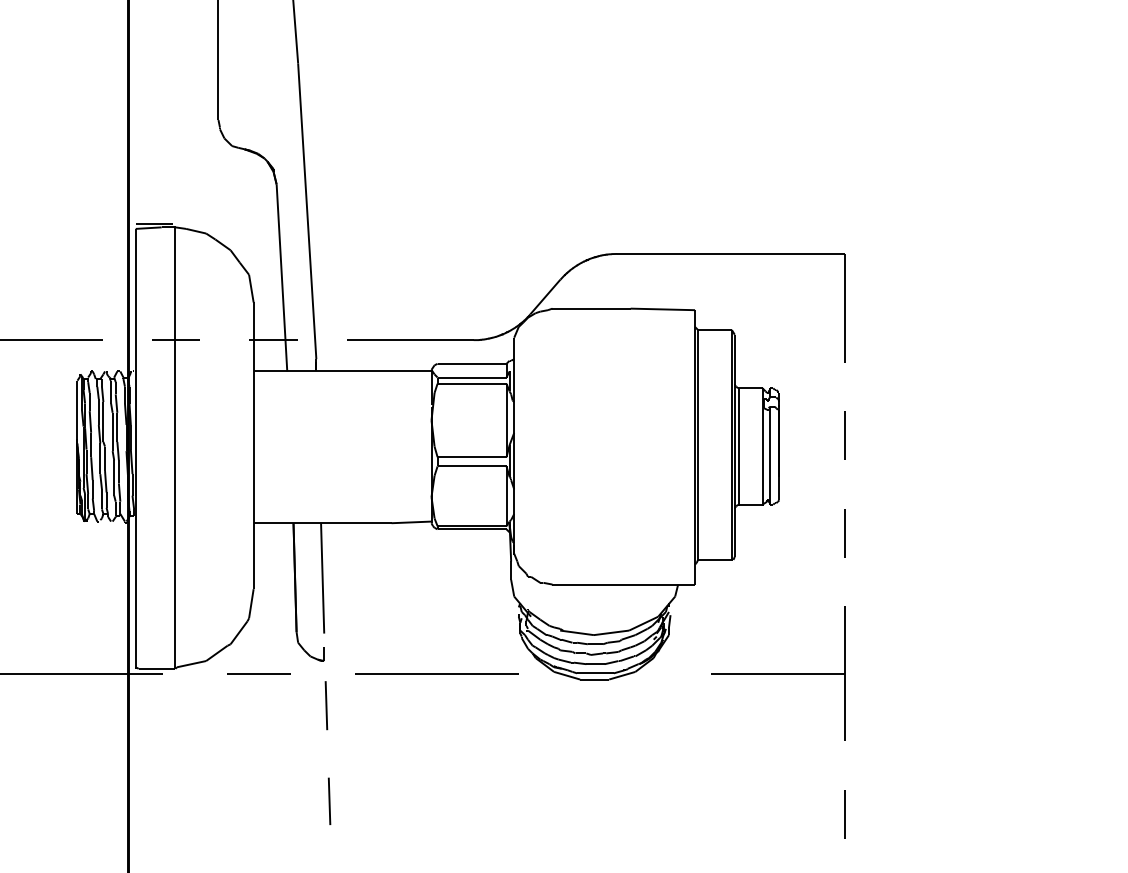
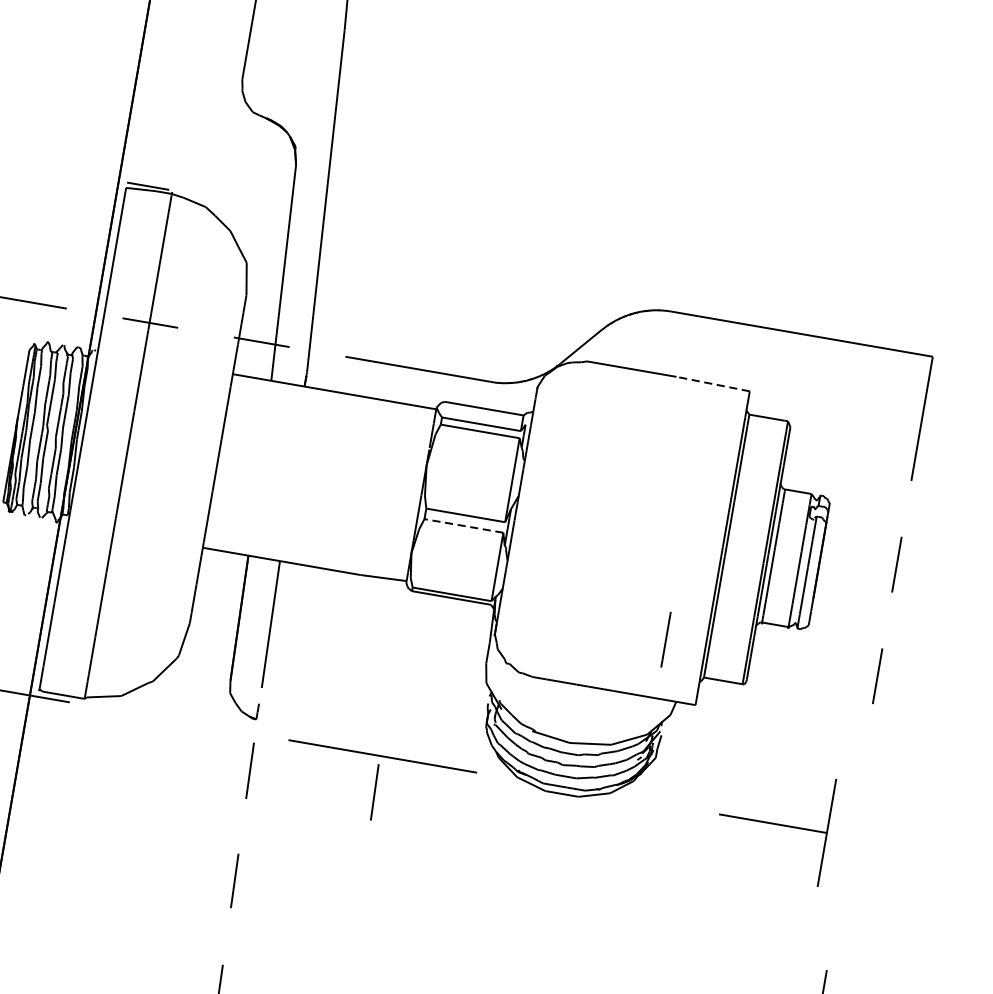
line: (662, 309) -> (712, 384), solid -> dashed
line: (471, 466) -> (463, 525), solid -> dashed
line: (659, 533) -> (665, 639), added
line: (258, 673) -> (178, 720), removed
part: (778, 673) -> (773, 823), size x0.7
line: (435, 705) -> (374, 792), added

